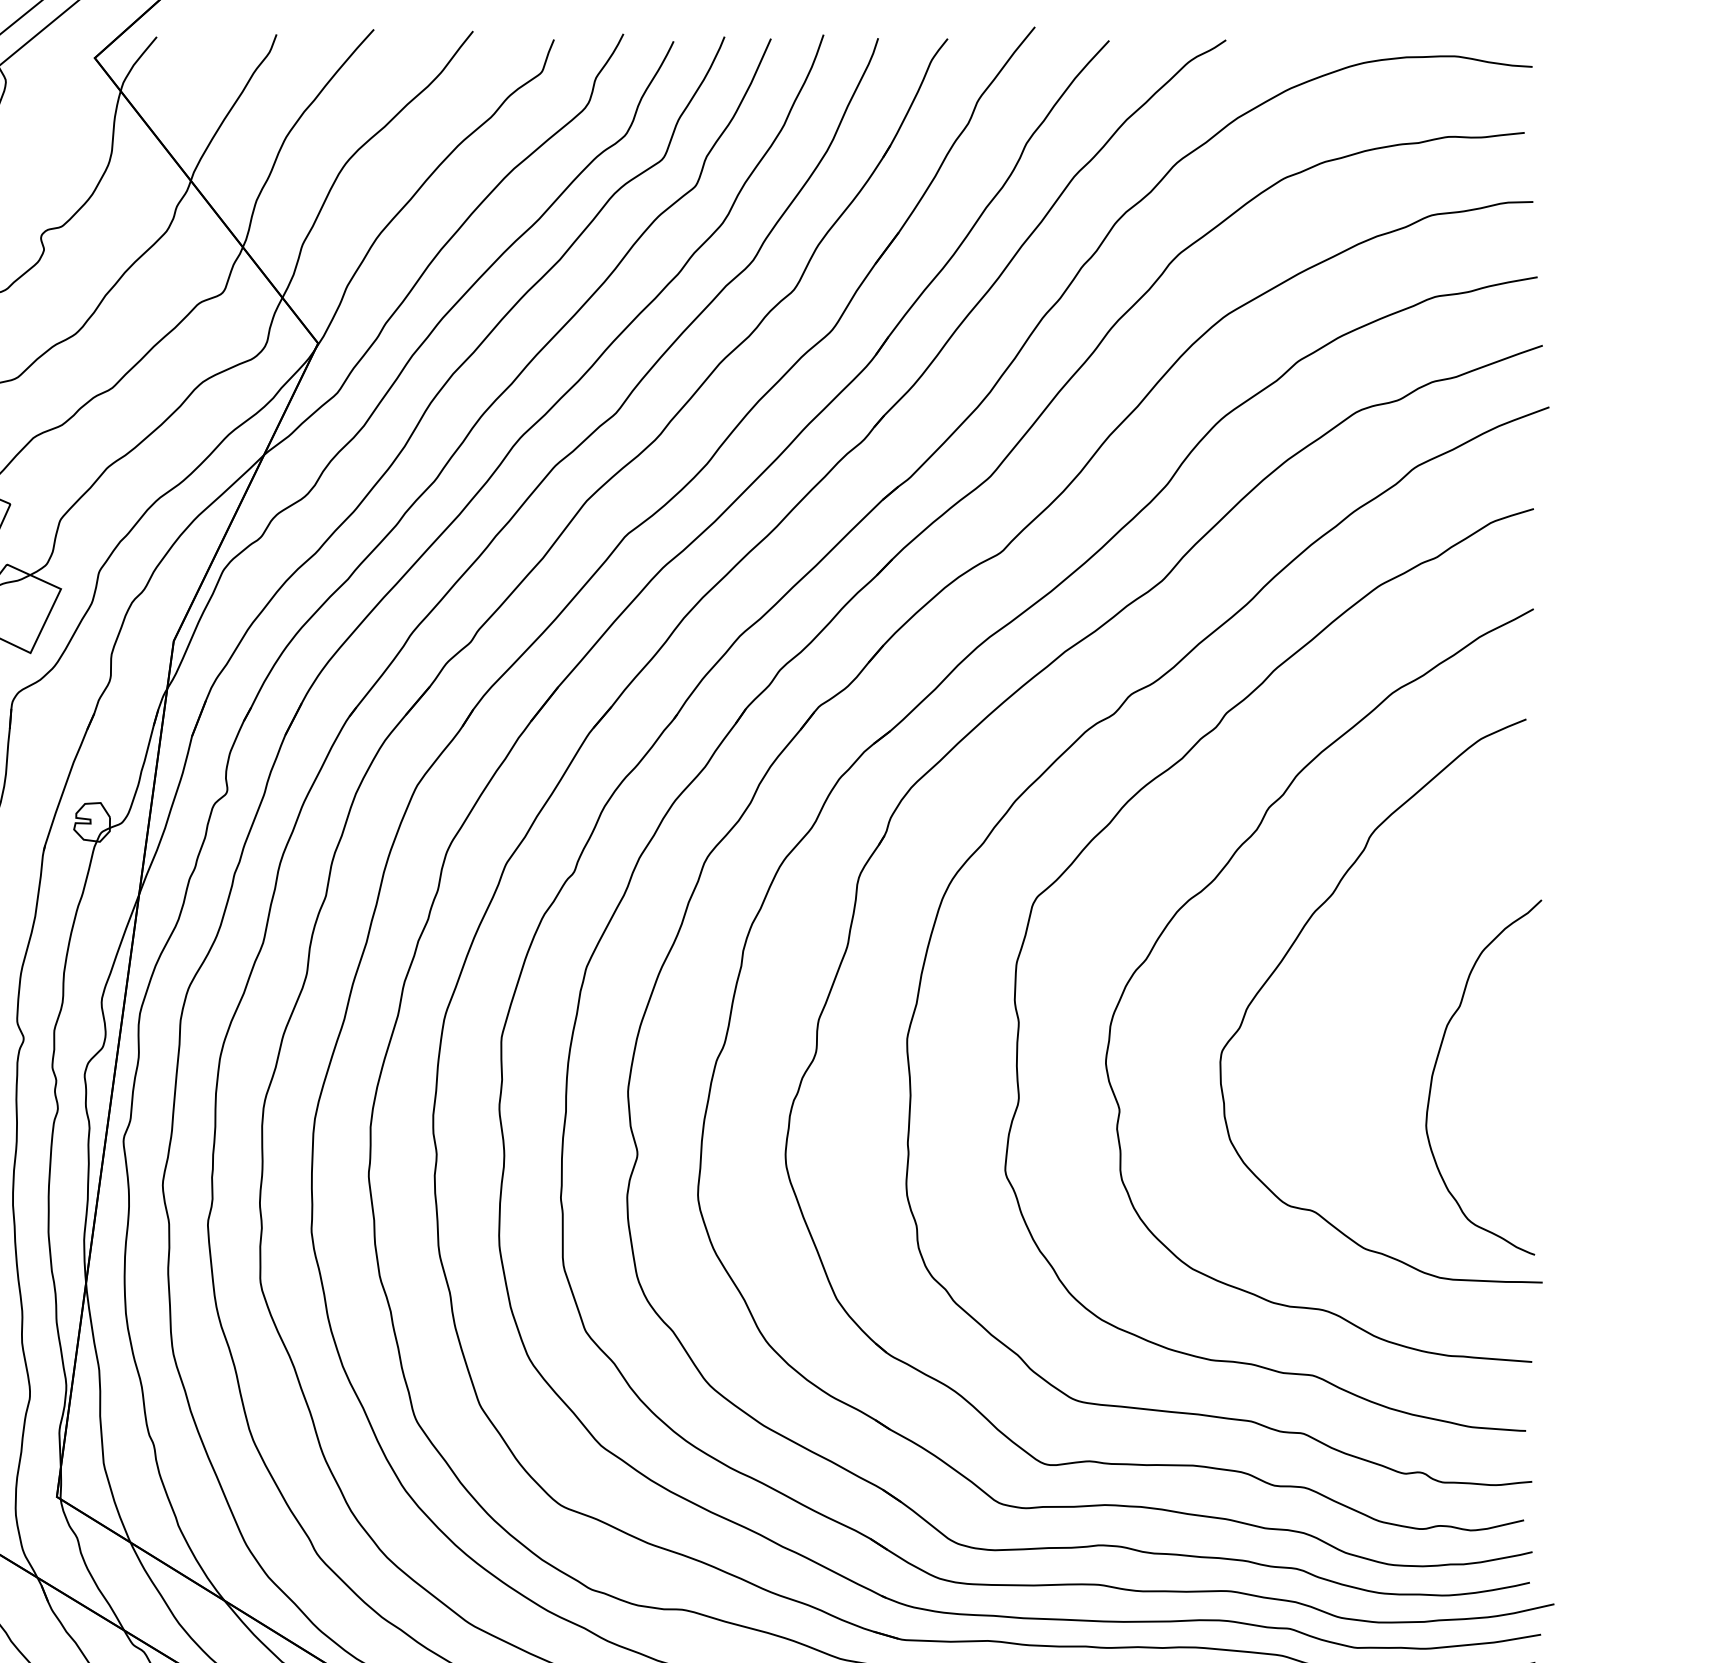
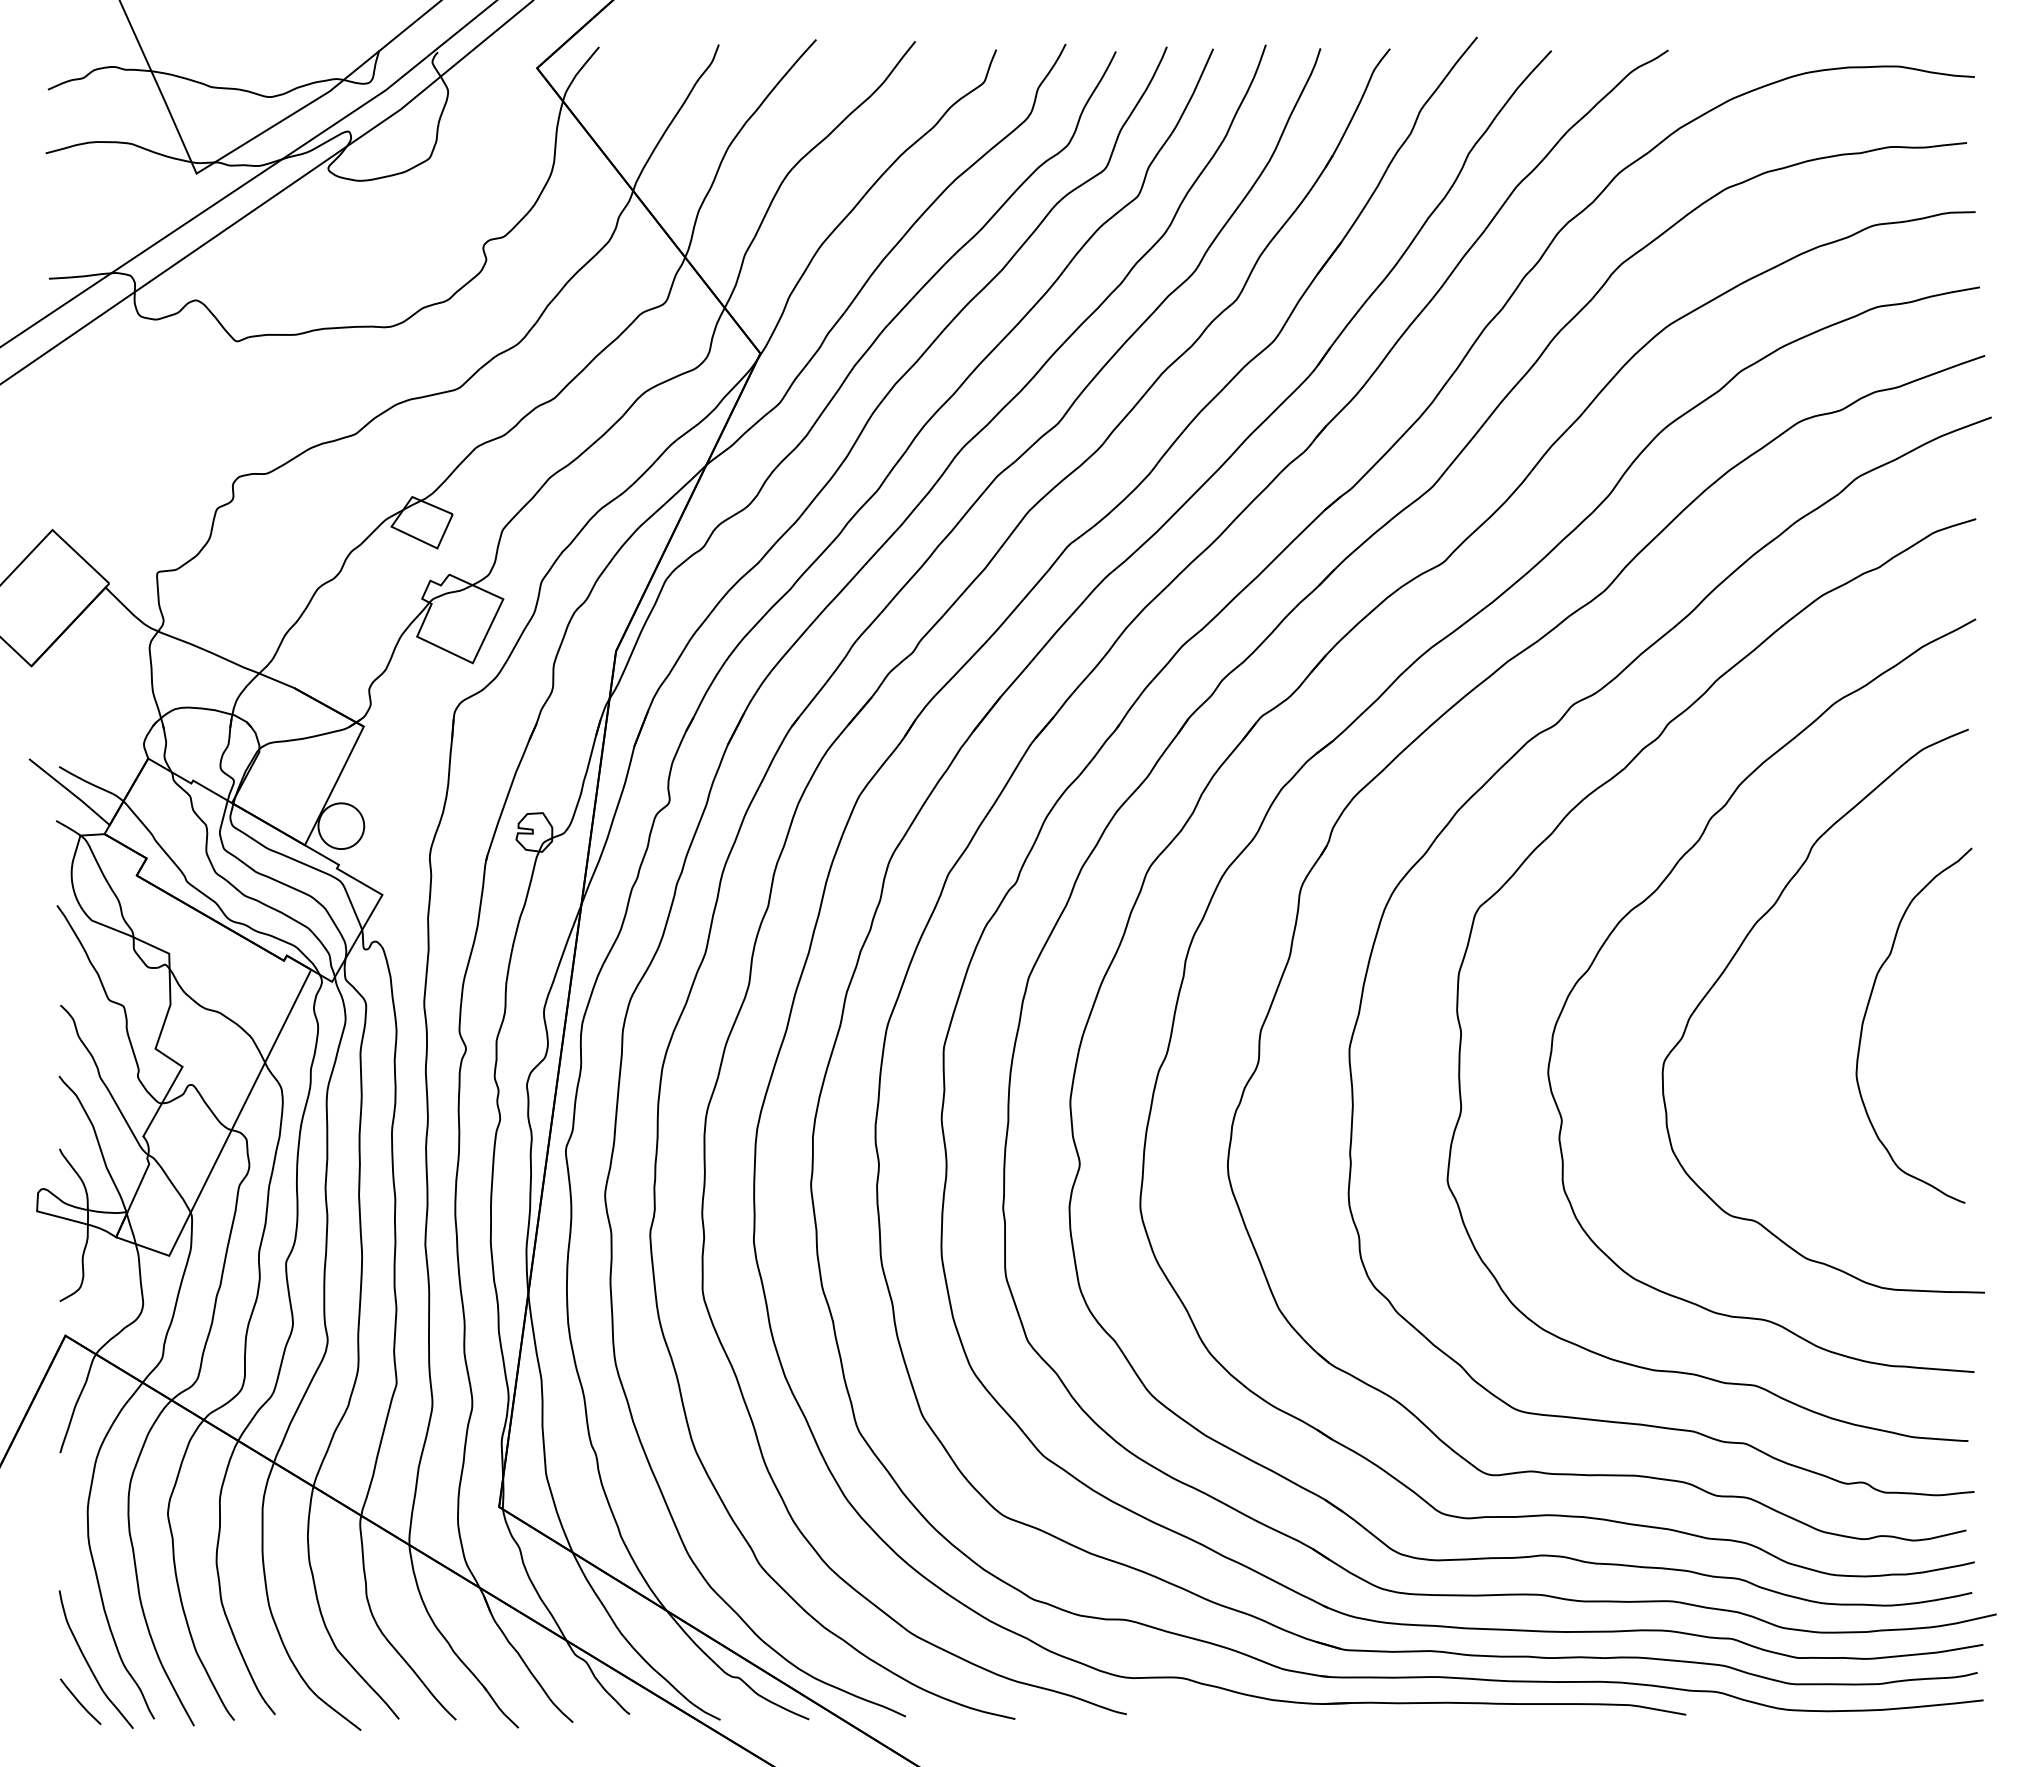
curve: (1436, 1066) -> (1866, 1014), moved

